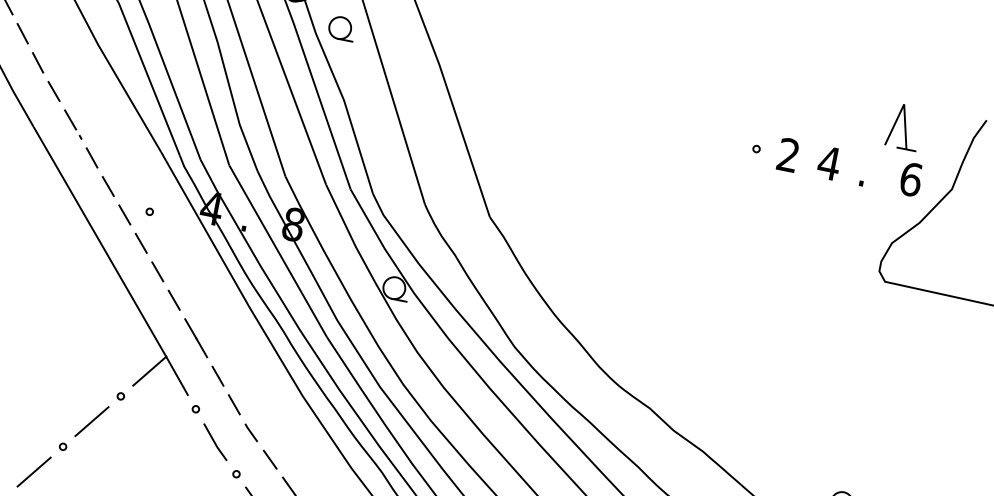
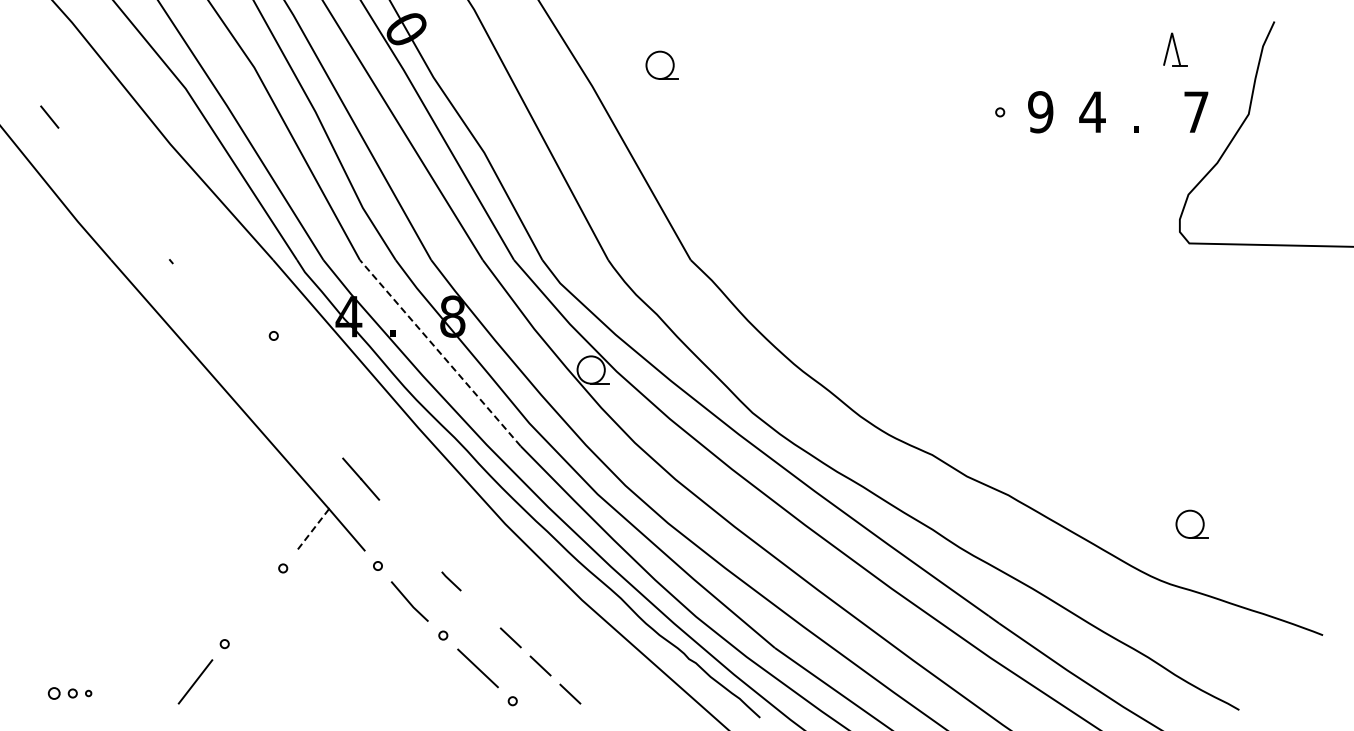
part: (341, 27) -> (661, 64), moved
line: (22, 33) -> (75, 148), removed
line: (37, 62) -> (100, 180), removed
line: (53, 91) -> (127, 211), removed
line: (70, 119) -> (154, 242), removed
part: (904, 126) -> (1175, 49), size x0.6
text: (788, 155) -> (1040, 112), 2 -> 9
line: (92, 157) -> (190, 283), removed
text: (911, 179) -> (1196, 112), 6 -> 7
line: (108, 186) -> (217, 314), removed
line: (125, 214) -> (244, 345), removed
line: (141, 243) -> (271, 376), removed
line: (278, 251) -> (440, 353), solid -> dashed
line: (158, 272) -> (298, 407), removed
line: (174, 299) -> (325, 437), removed
line: (149, 371) -> (312, 531), solid -> dashed
line: (217, 376) -> (396, 520), removed
line: (234, 404) -> (423, 550), removed
line: (91, 420) -> (253, 605), removed
line: (270, 459) -> (481, 609), removed

